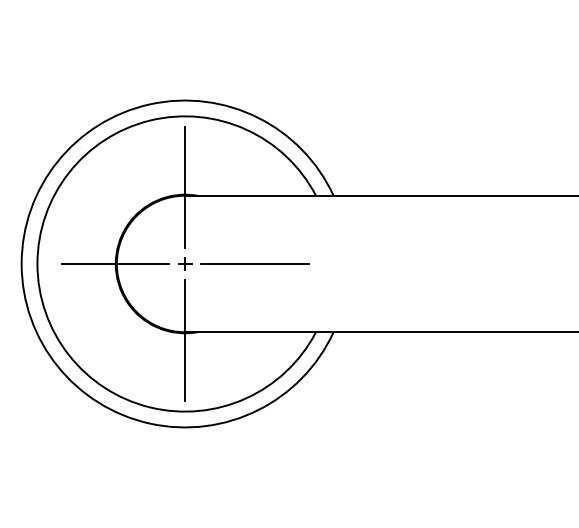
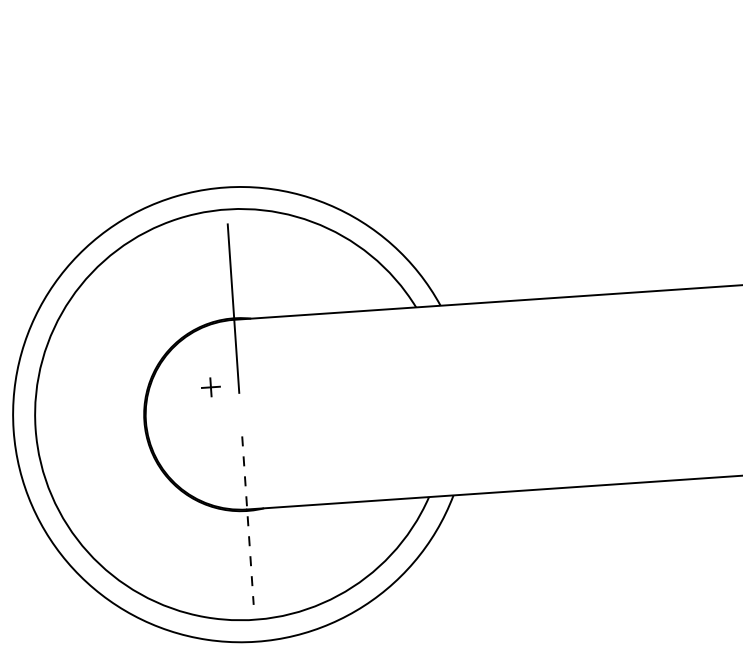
part: (185, 263) -> (211, 386), moved
line: (115, 264) -> (144, 421), removed
line: (254, 264) -> (337, 408), removed
line: (185, 340) -> (248, 520), solid -> dashed

